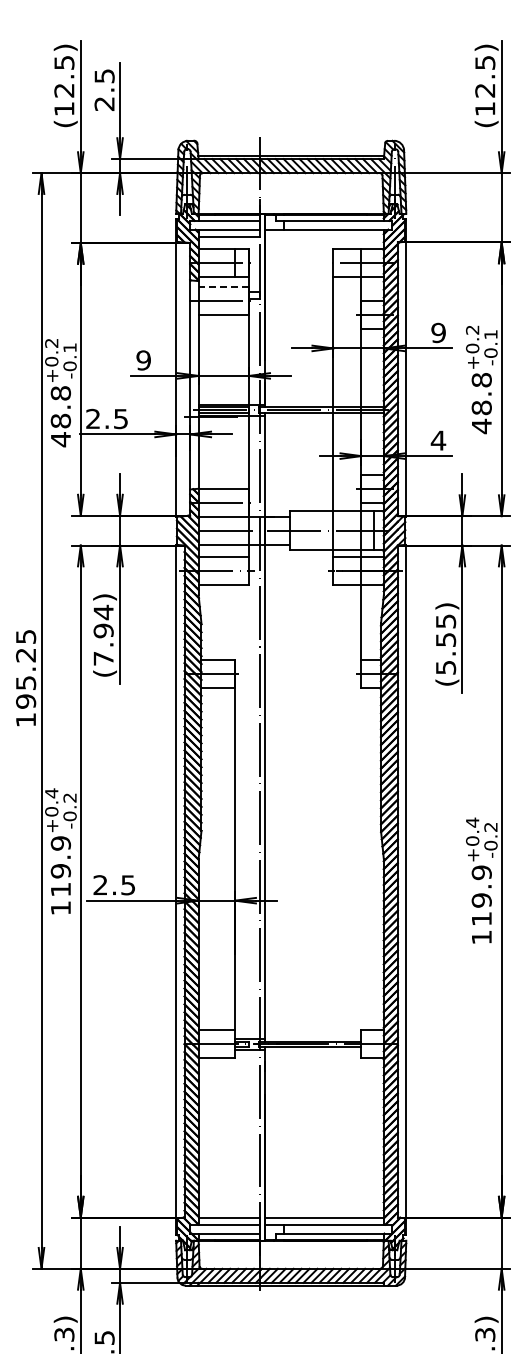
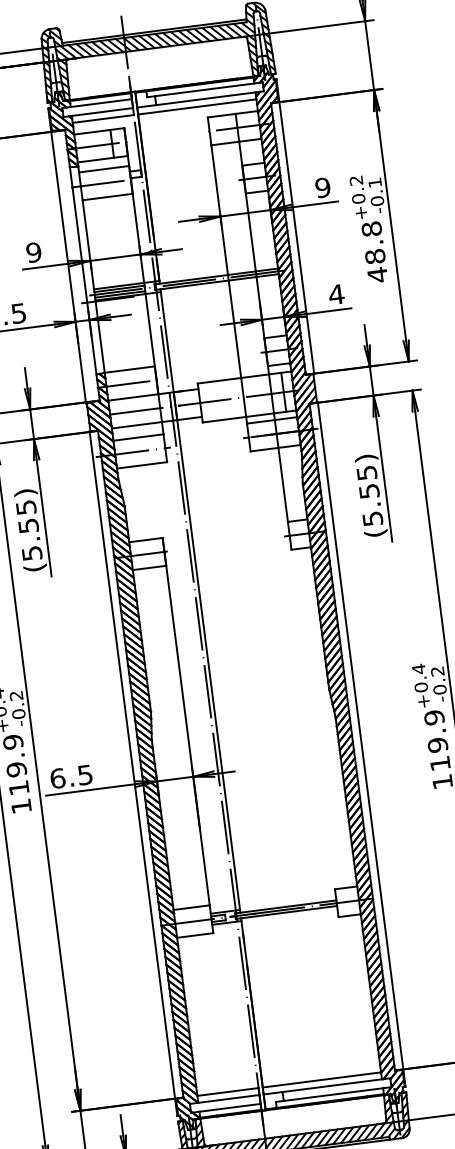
line: (323, 236) -> (196, 106), added
line: (223, 286) -> (103, 169), dashed -> solid
text: (103, 634) -> (28, 529), (7.94) -> (5.55)
text: (100, 885) -> (57, 778), 2.5 -> 6.5

